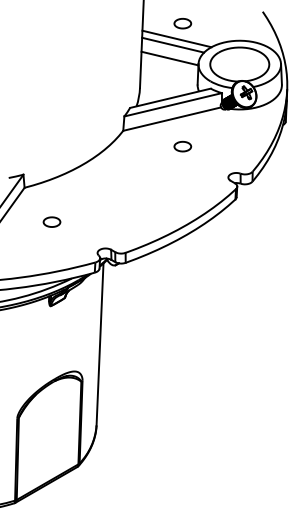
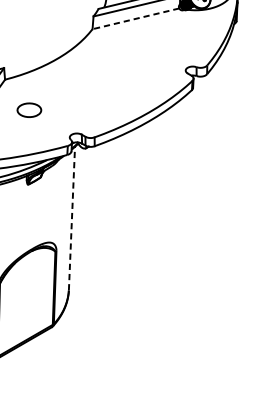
line: (171, 119) -> (135, 19), solid -> dashed
part: (182, 146) -> (145, 43), removed
part: (51, 221) -> (28, 109), size x1.6
line: (100, 343) -> (72, 217), solid -> dashed

